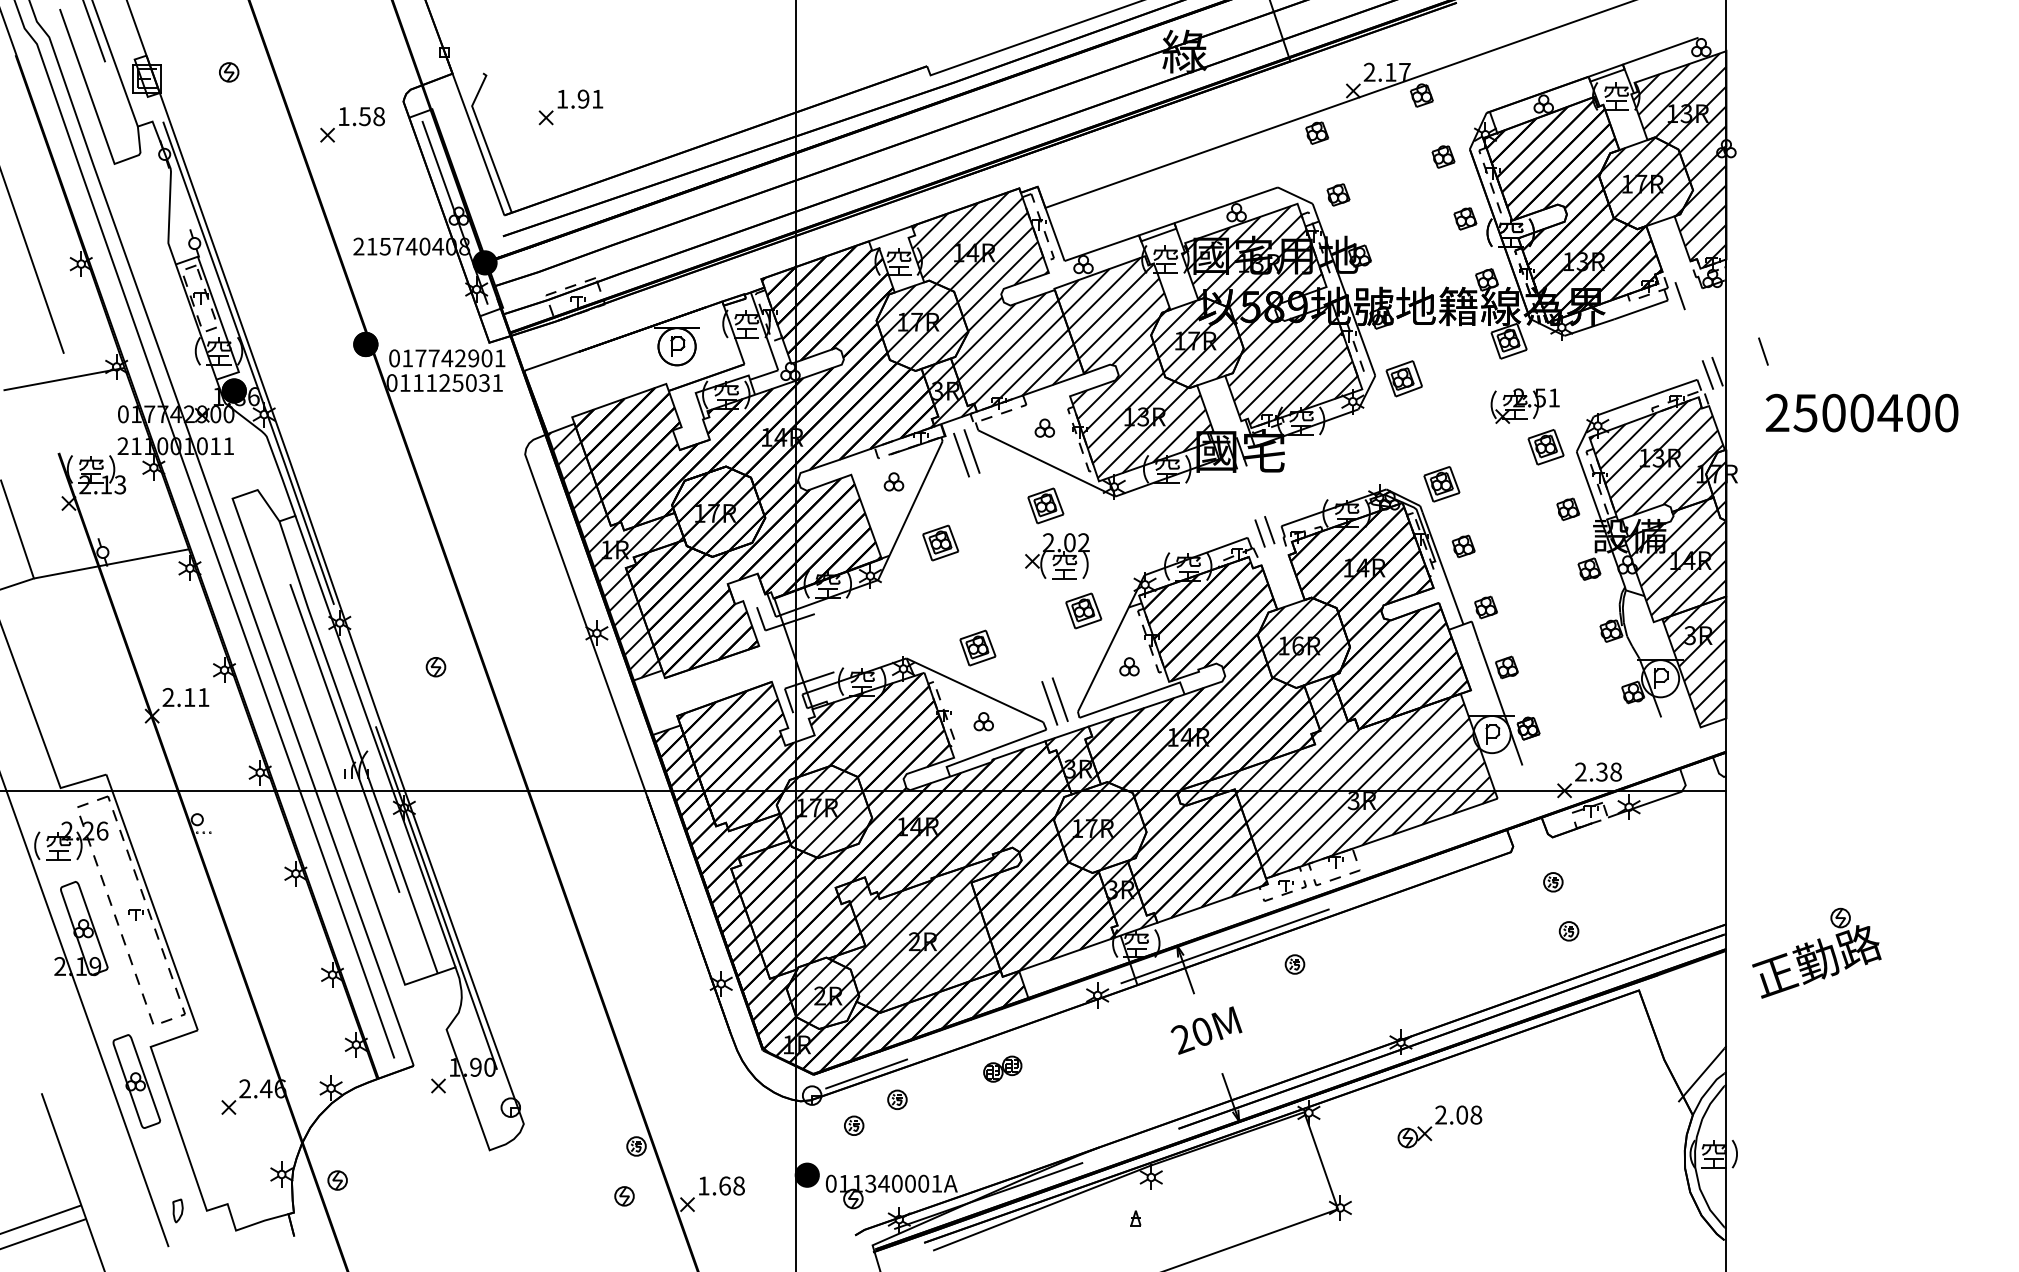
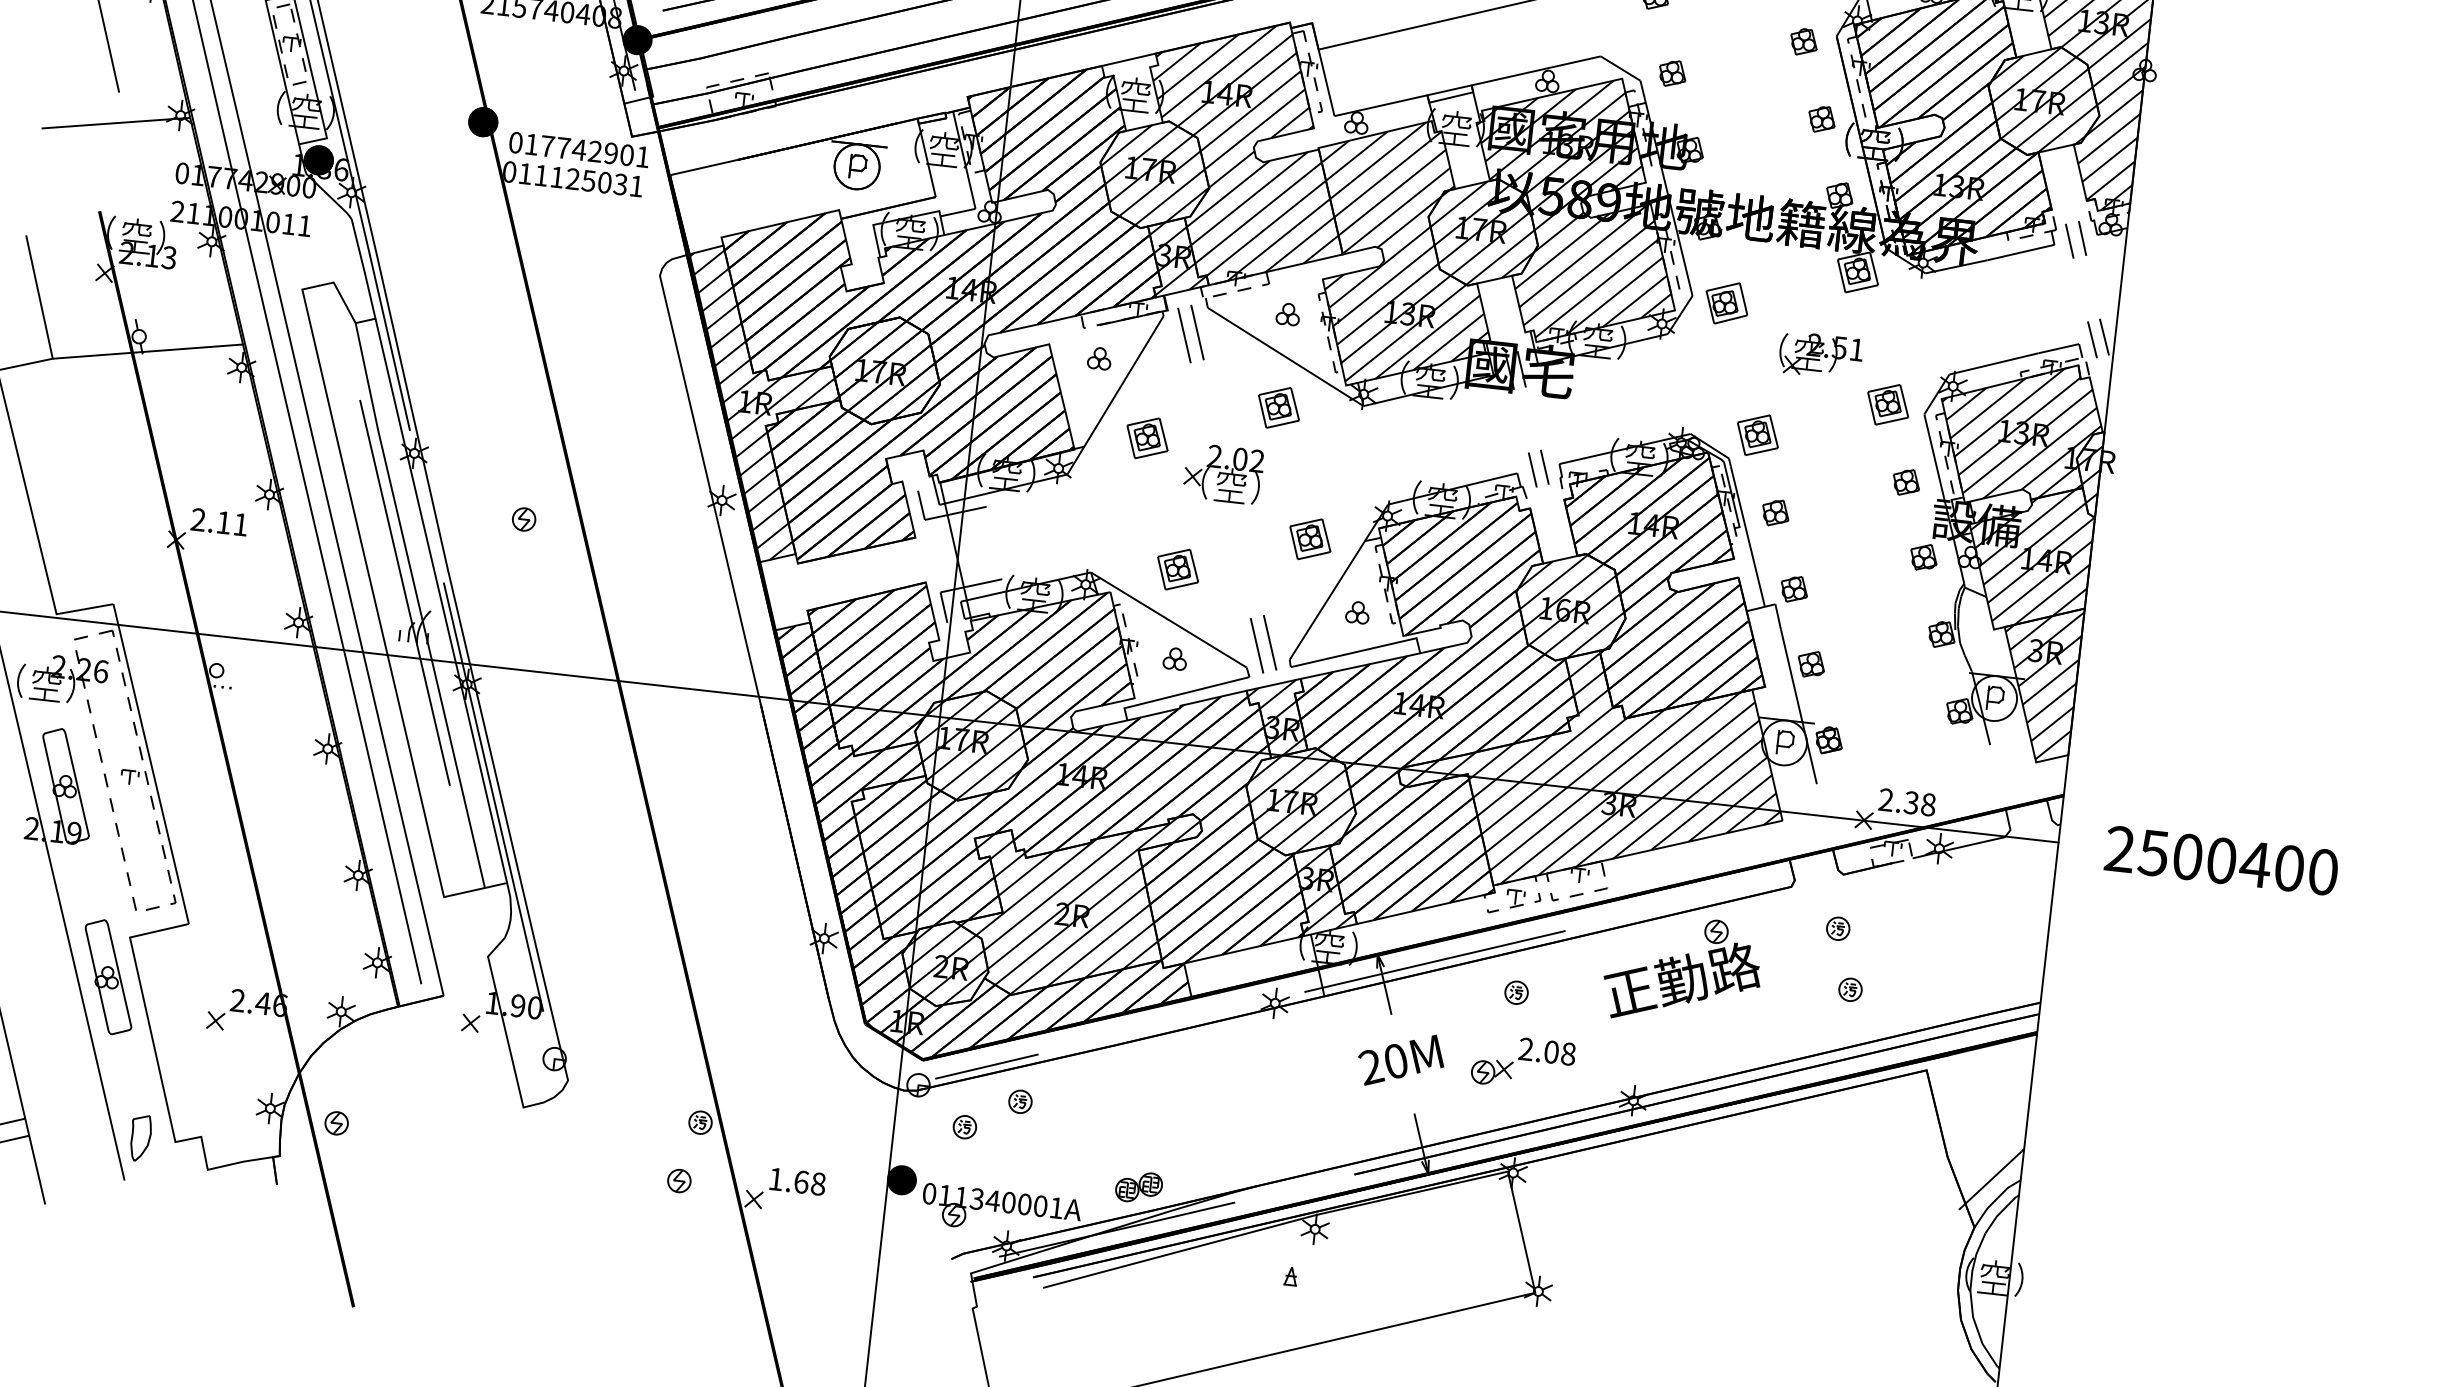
line: (1763, 351) -> (2082, 238), moved
part: (1524, 405) -> (1820, 354), moved
text: (1862, 412) -> (2222, 860), moved
part: (1057, 556) -> (1223, 474), moved
part: (1816, 952) -> (1682, 970), moved
part: (1002, 1068) -> (1138, 1186), moved
part: (1439, 1126) -> (1522, 1062), moved
part: (177, 1210) -> (140, 1137), size x1.67

